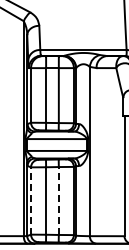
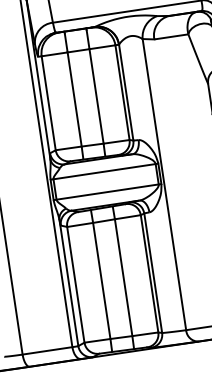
line: (31, 201) -> (76, 285), dashed -> solid
line: (58, 201) -> (123, 278), dashed -> solid

